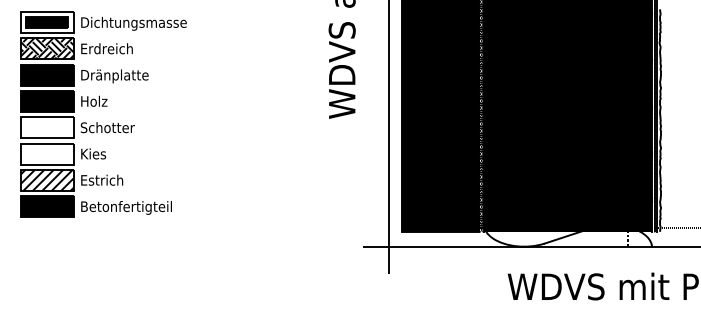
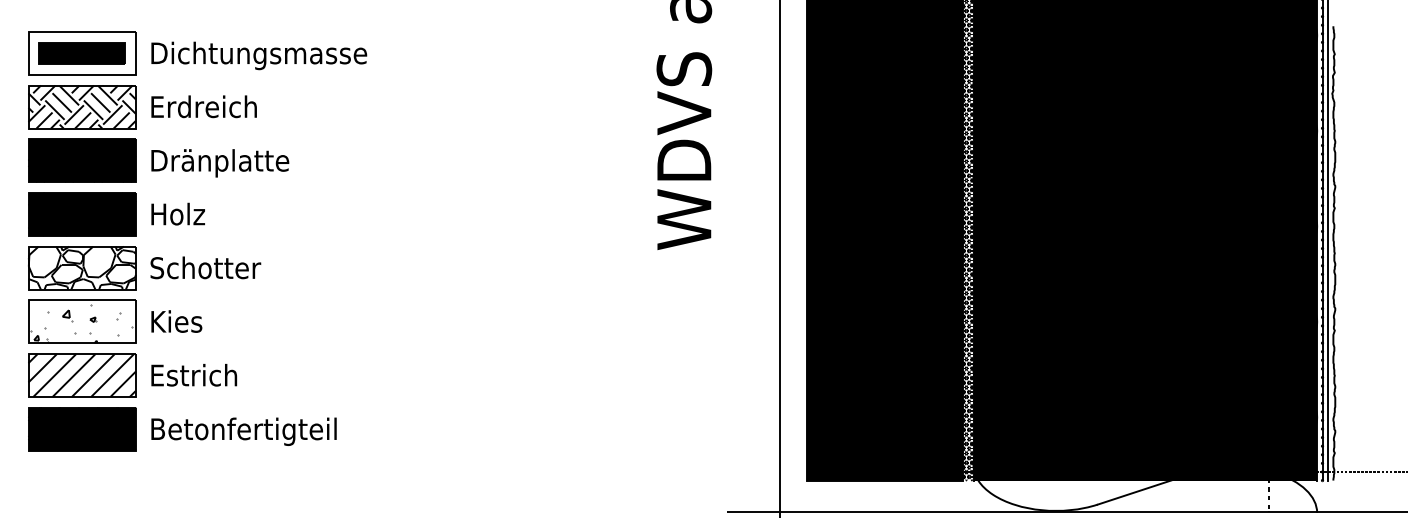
hatch: (47, 127) -> (82, 267), added
hatch: (46, 155) -> (80, 324), added

